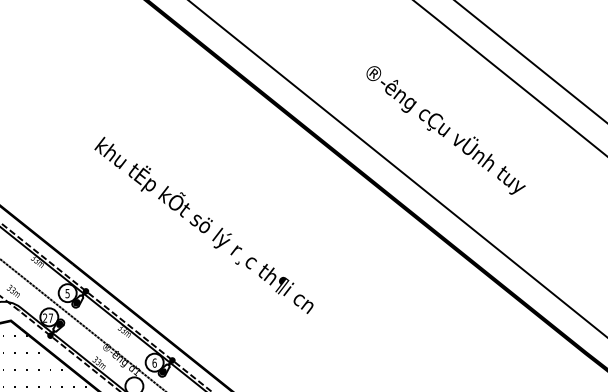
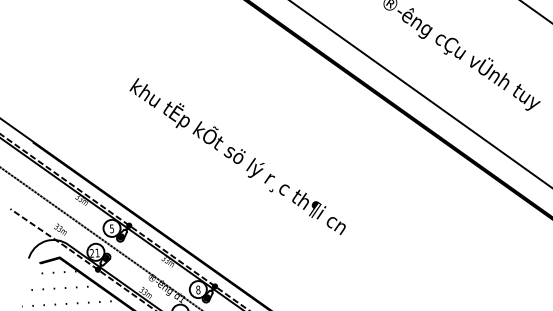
text: (50, 317) -> (97, 252), 27 -> 21
text: (154, 362) -> (198, 289), 6 -> 8

